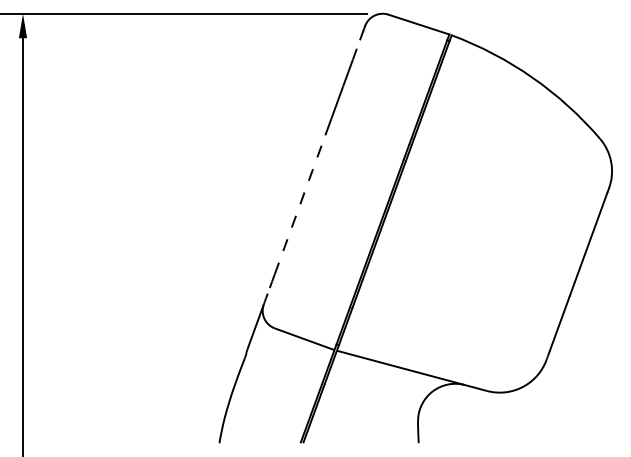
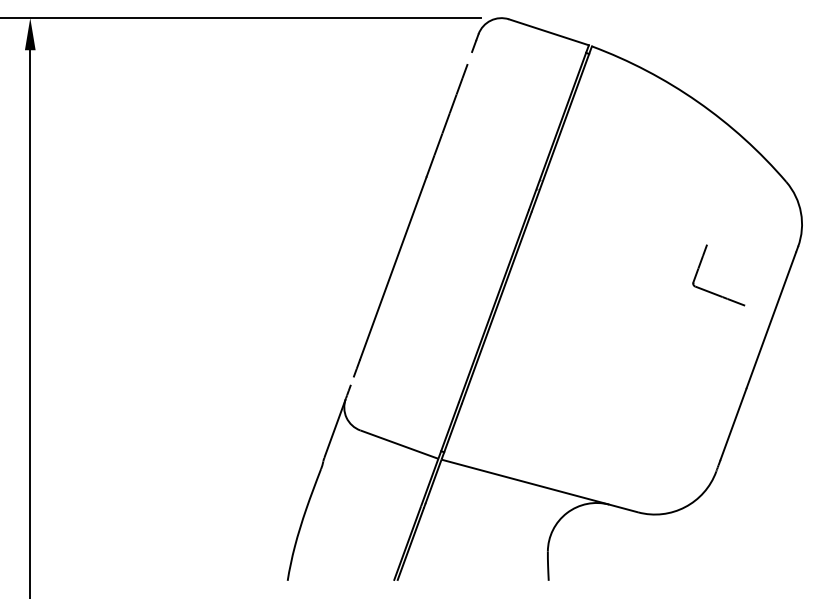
line: (300, 204) -> (393, 268), dashed -> solid
part: (541, 221) -> (709, 290), added

